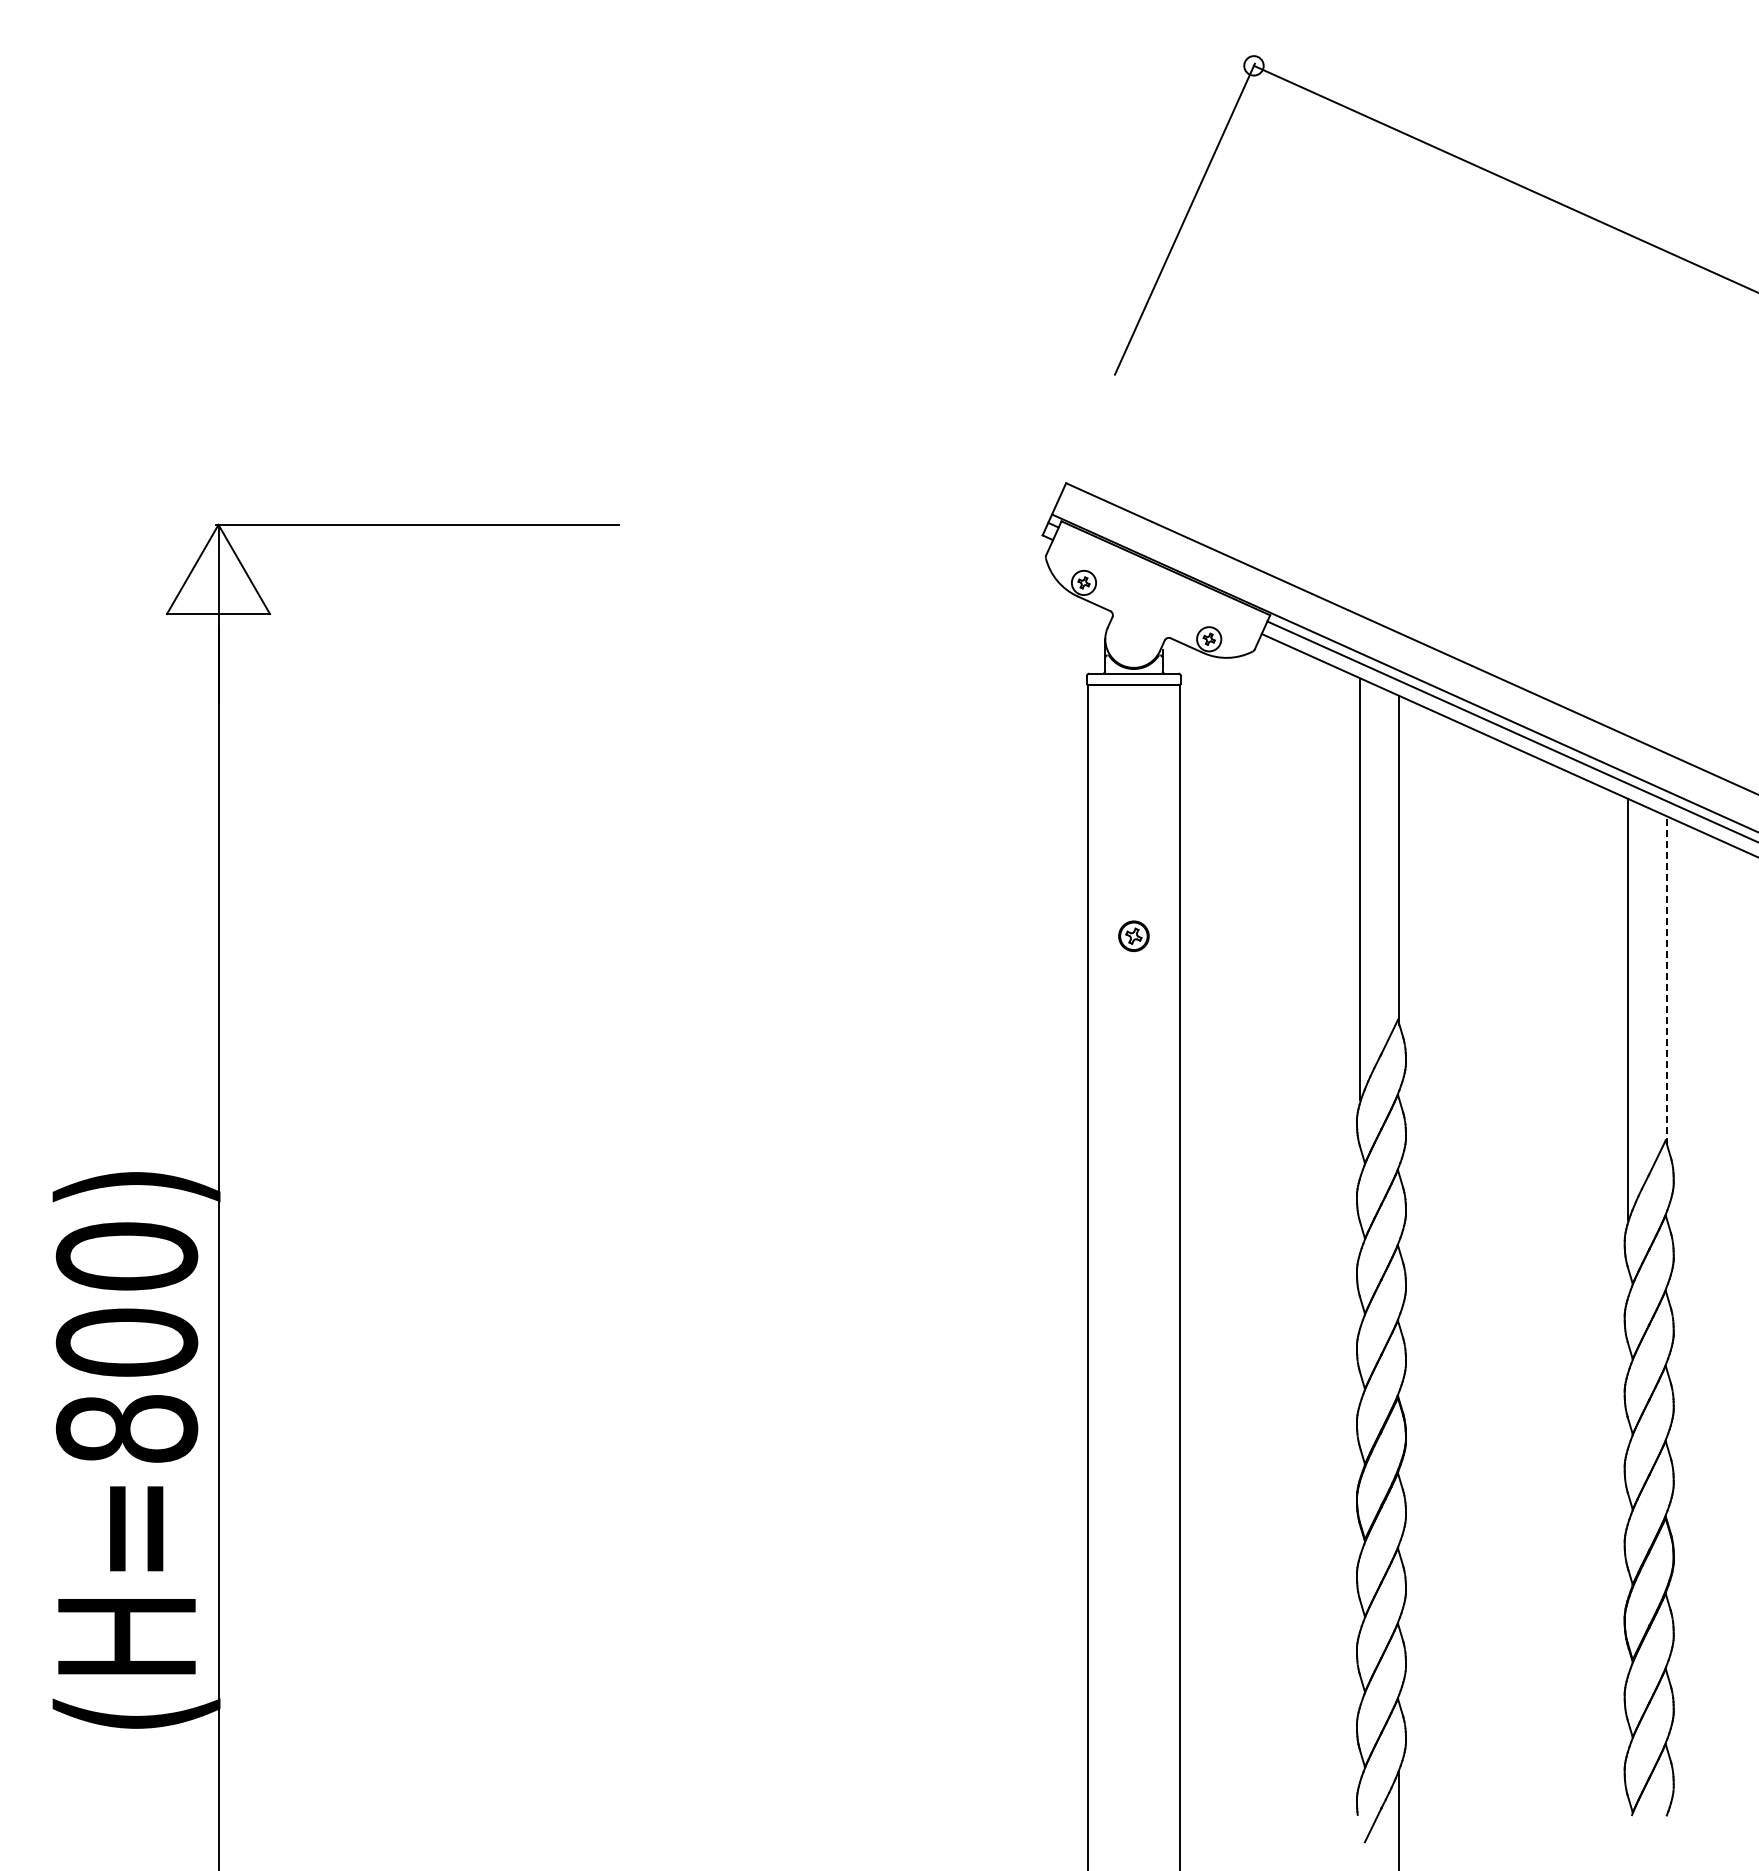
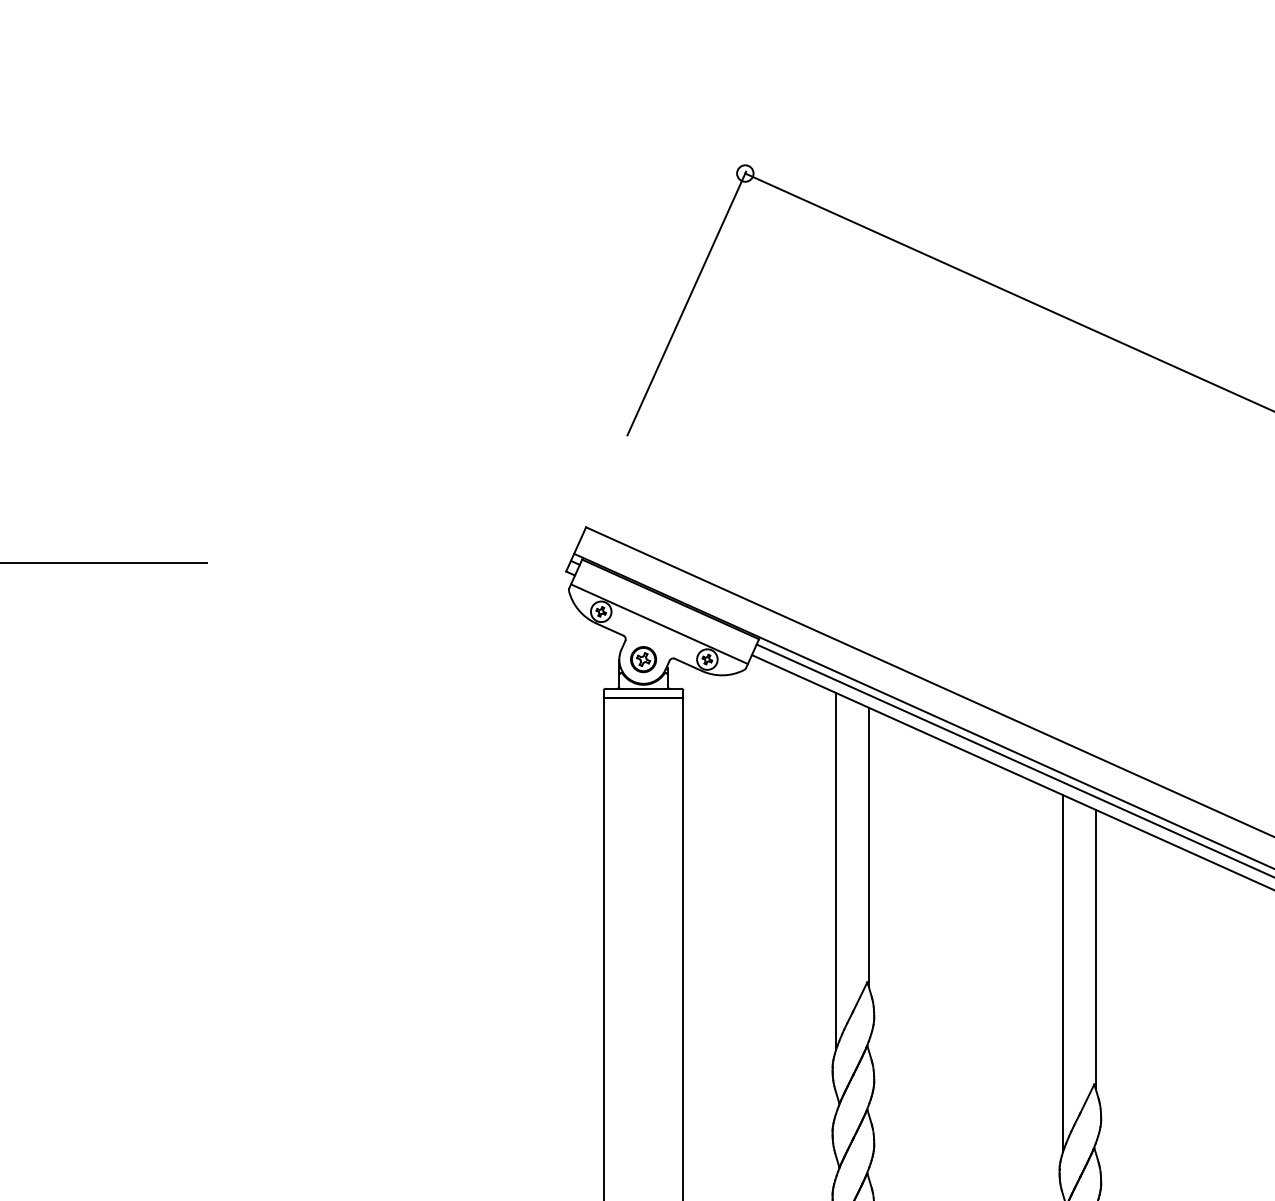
line: (1152, 597) -> (659, 624), added
part: (1133, 935) -> (643, 658), moved
line: (1667, 980) -> (1095, 948), dashed -> solid

